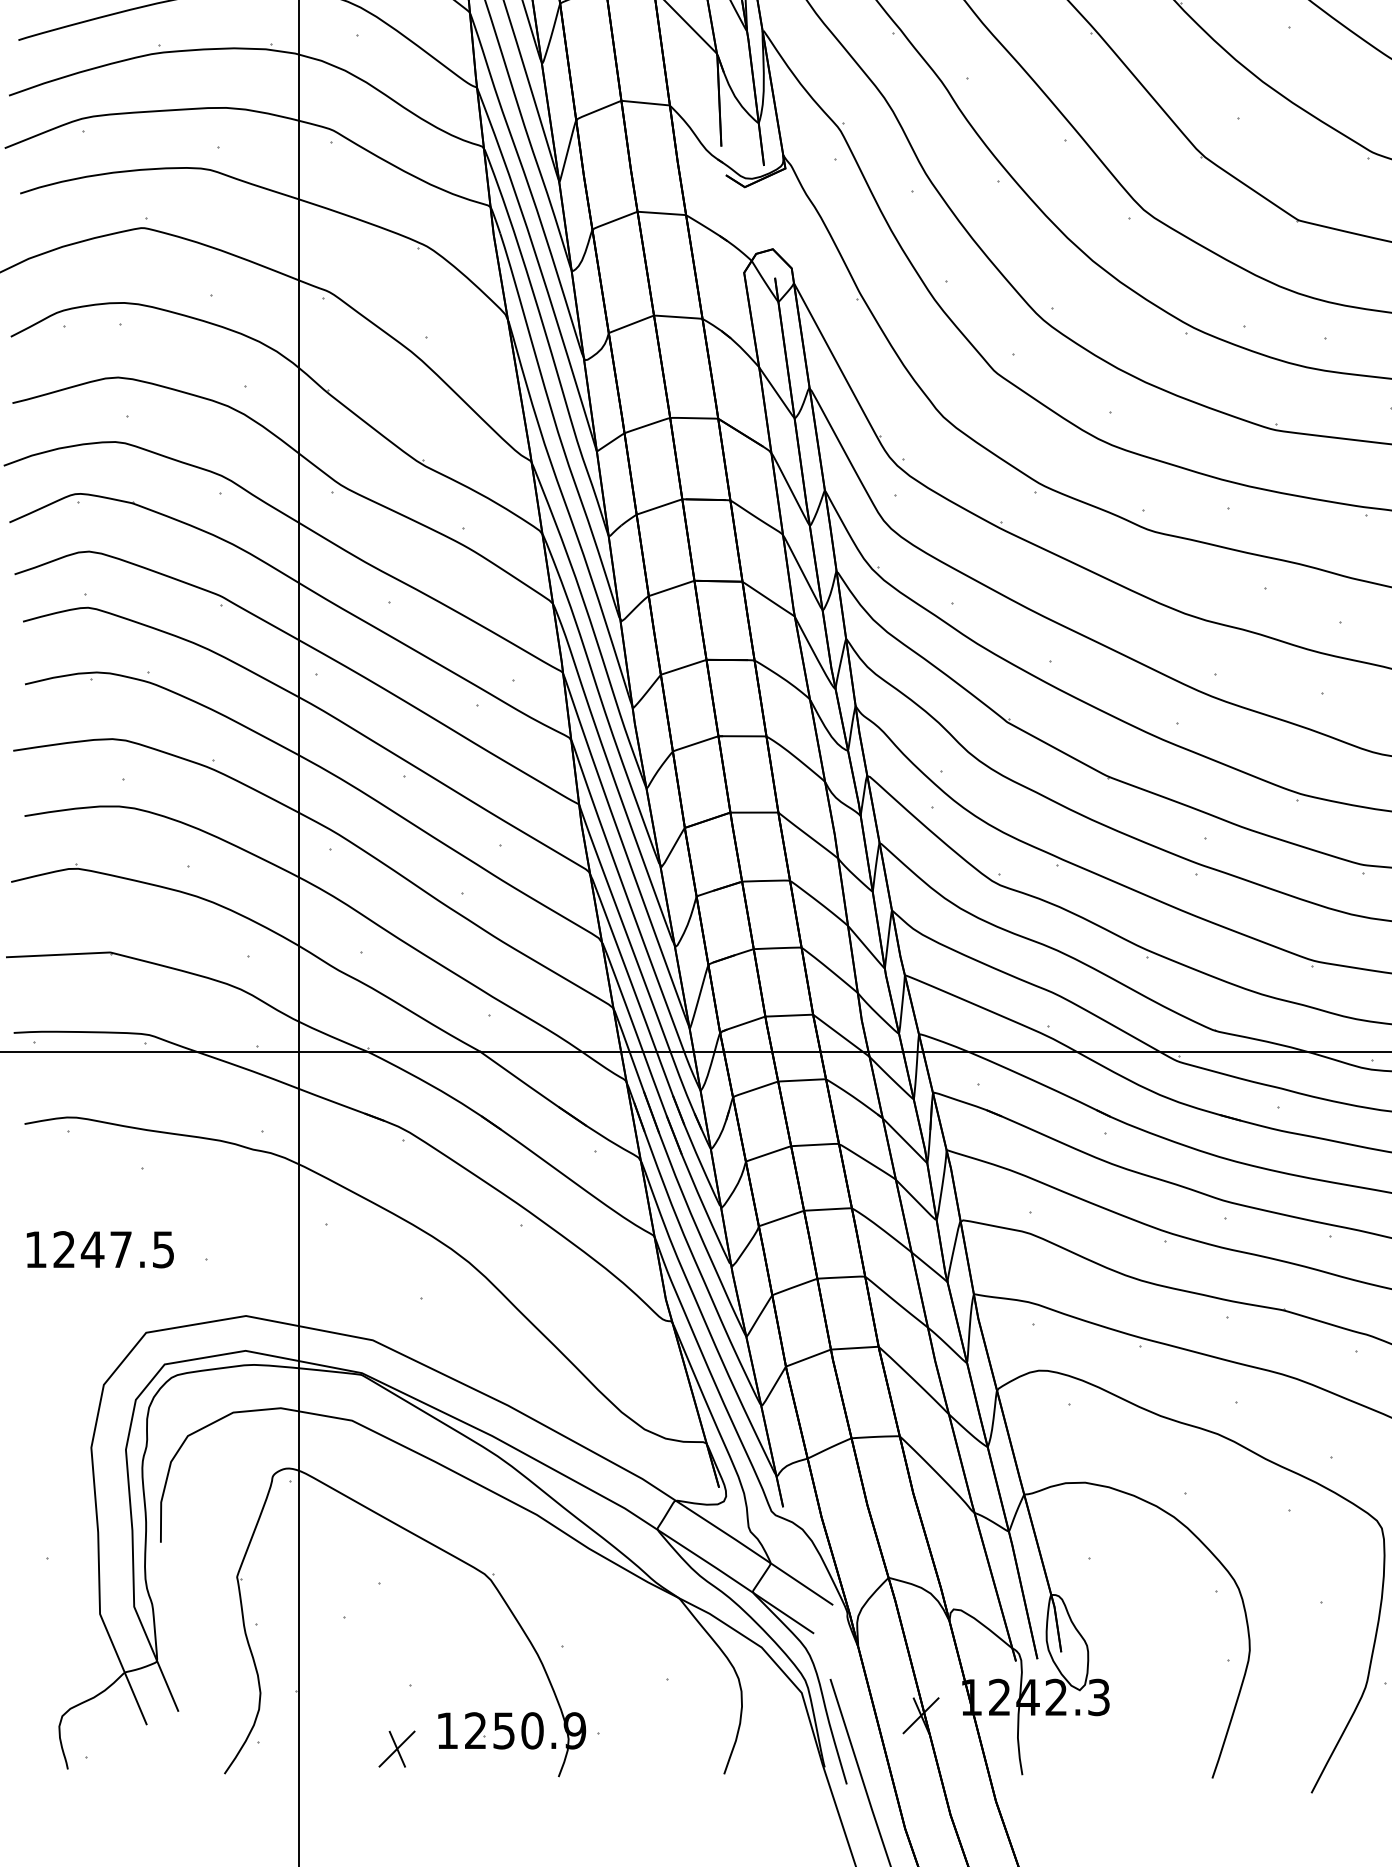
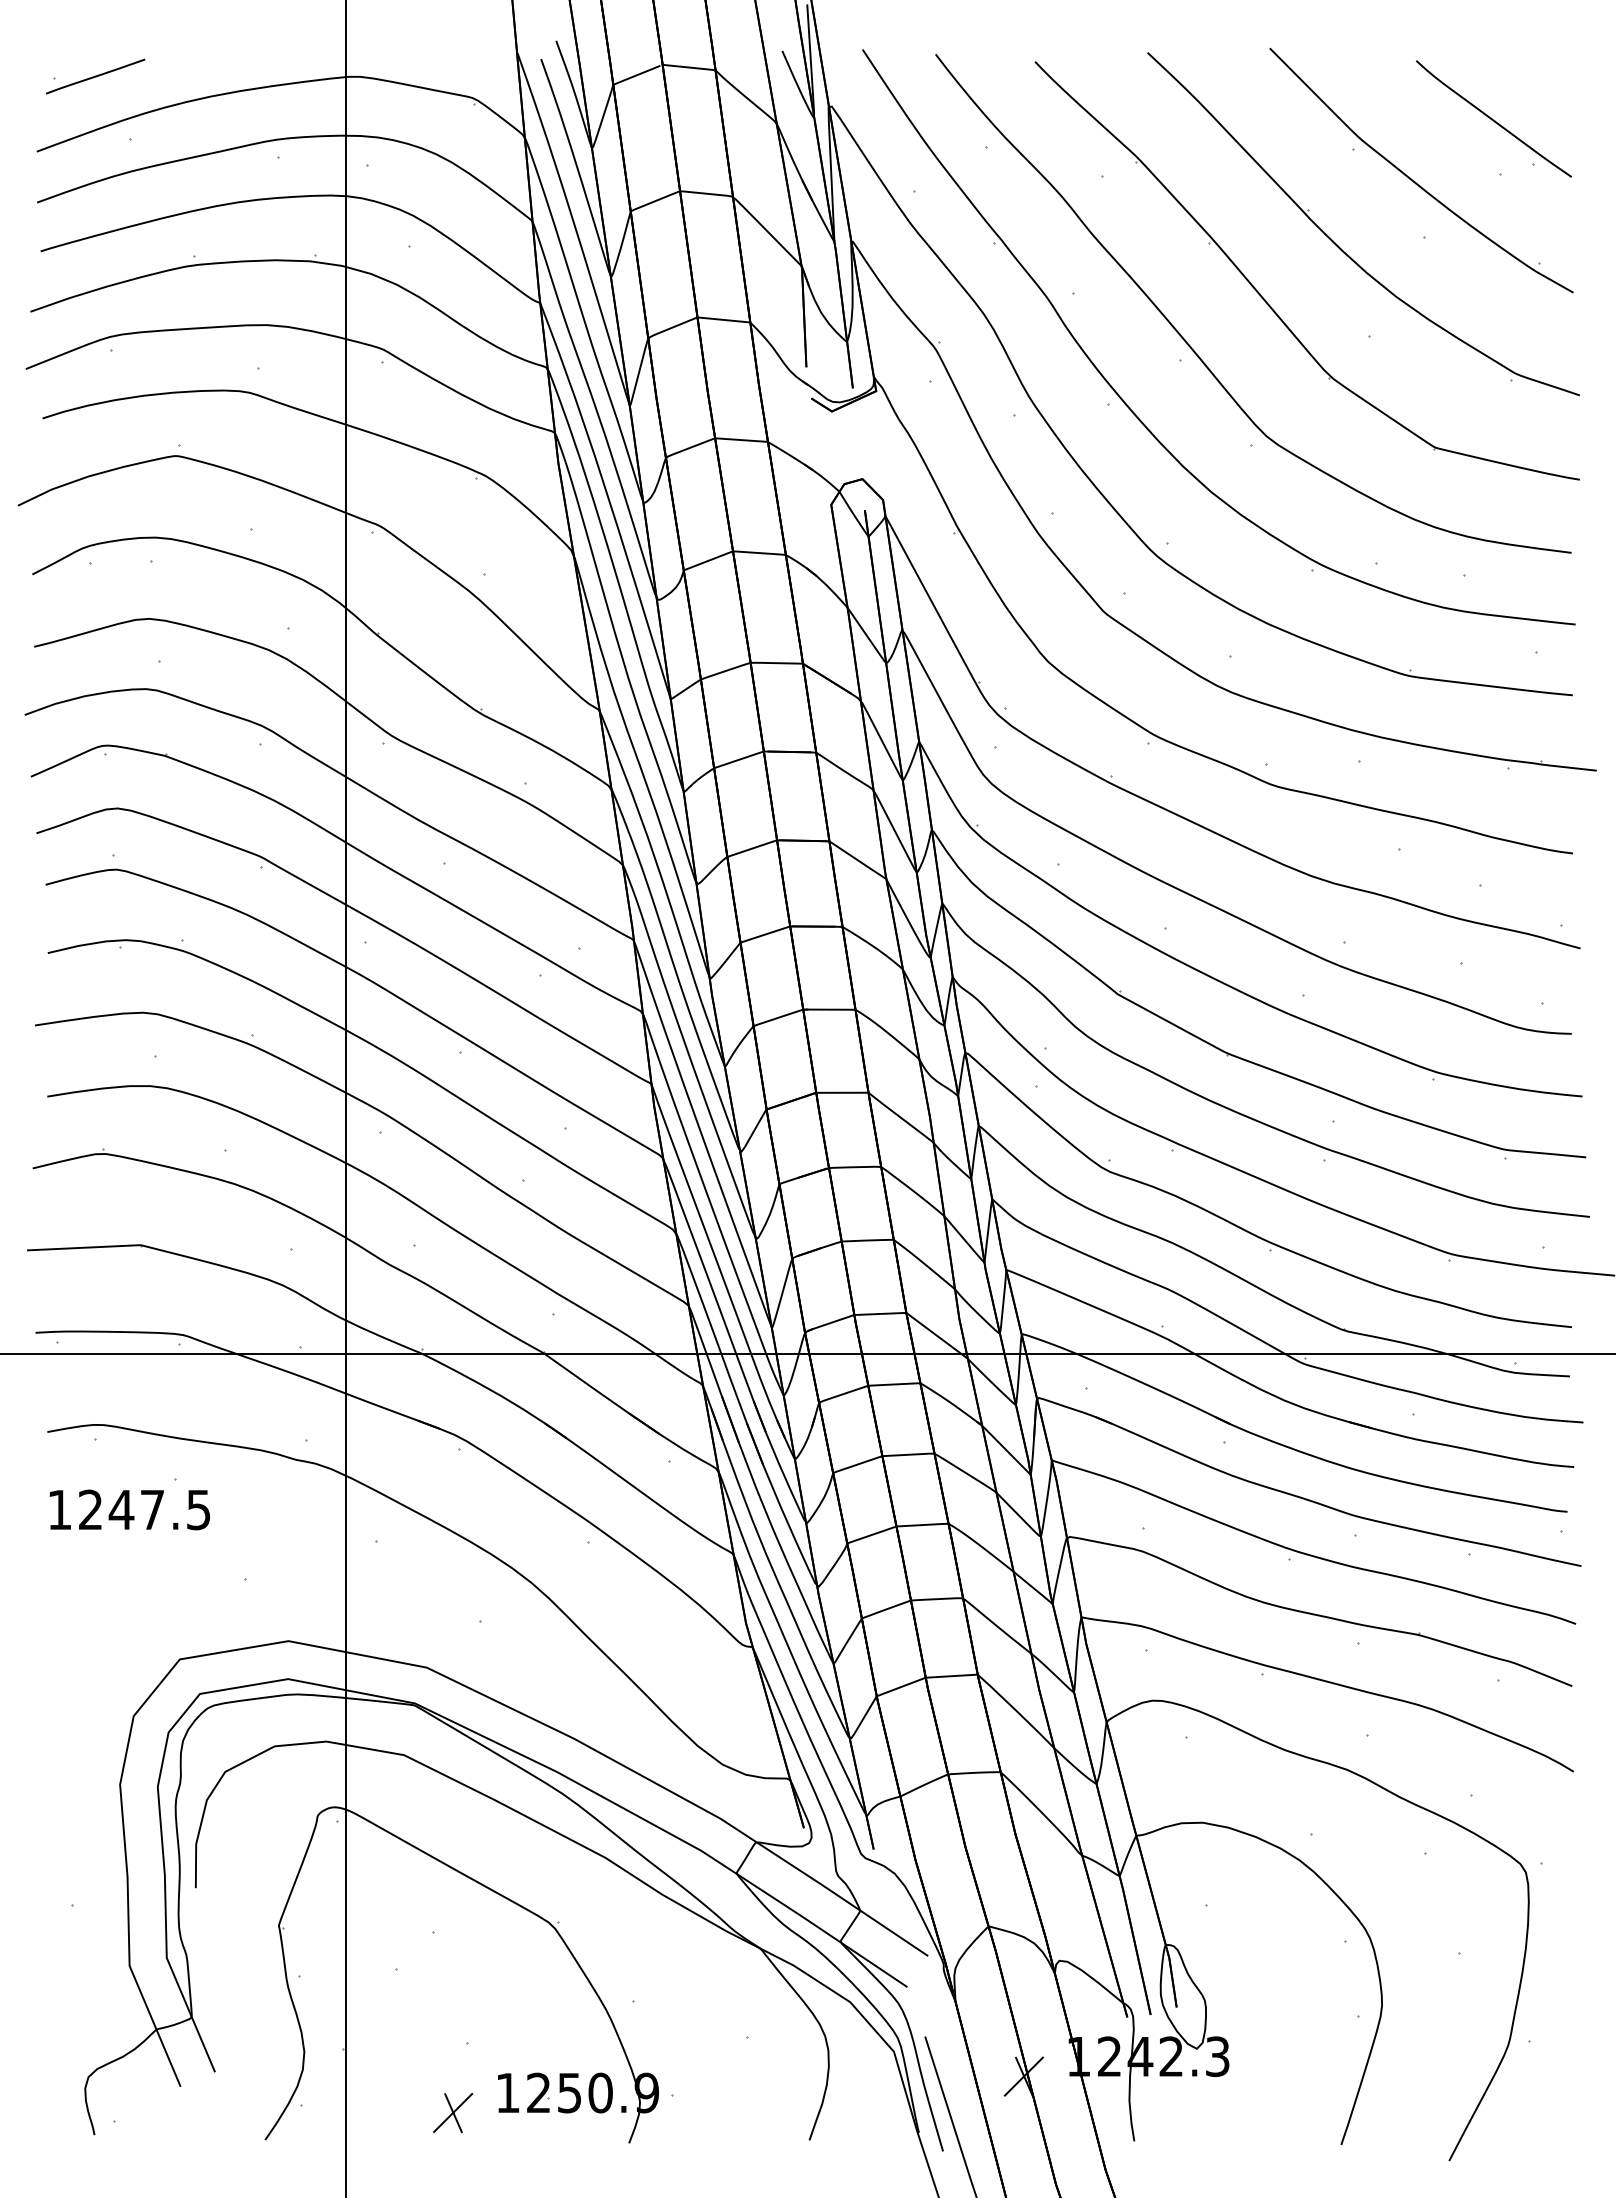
part: (99, 1249) -> (129, 1509), moved

